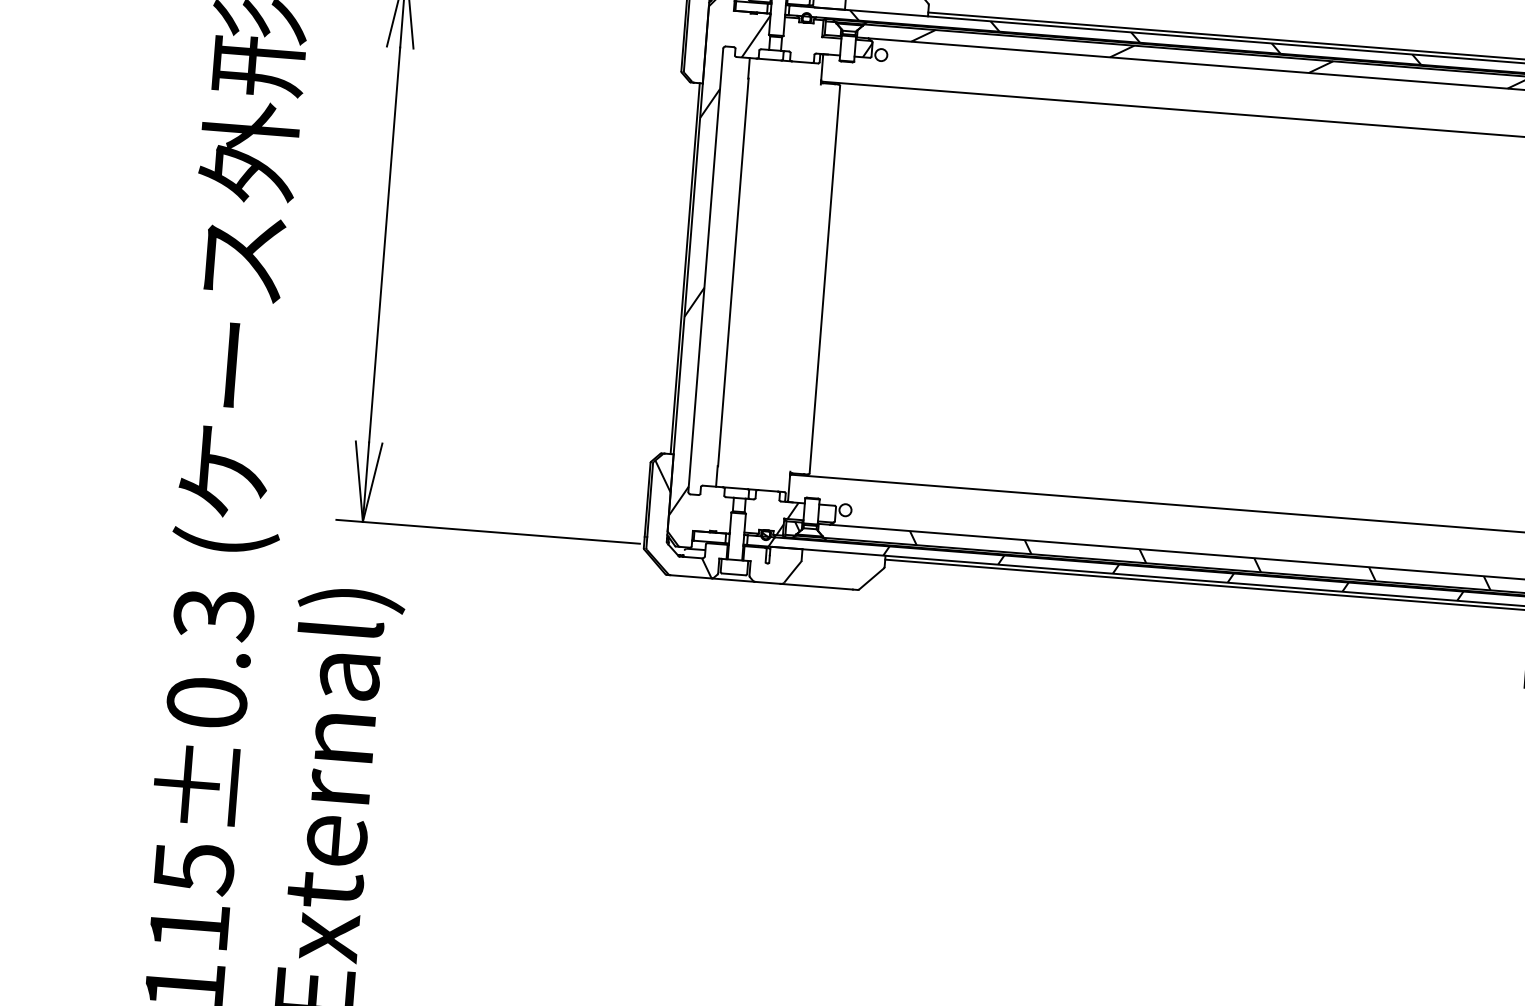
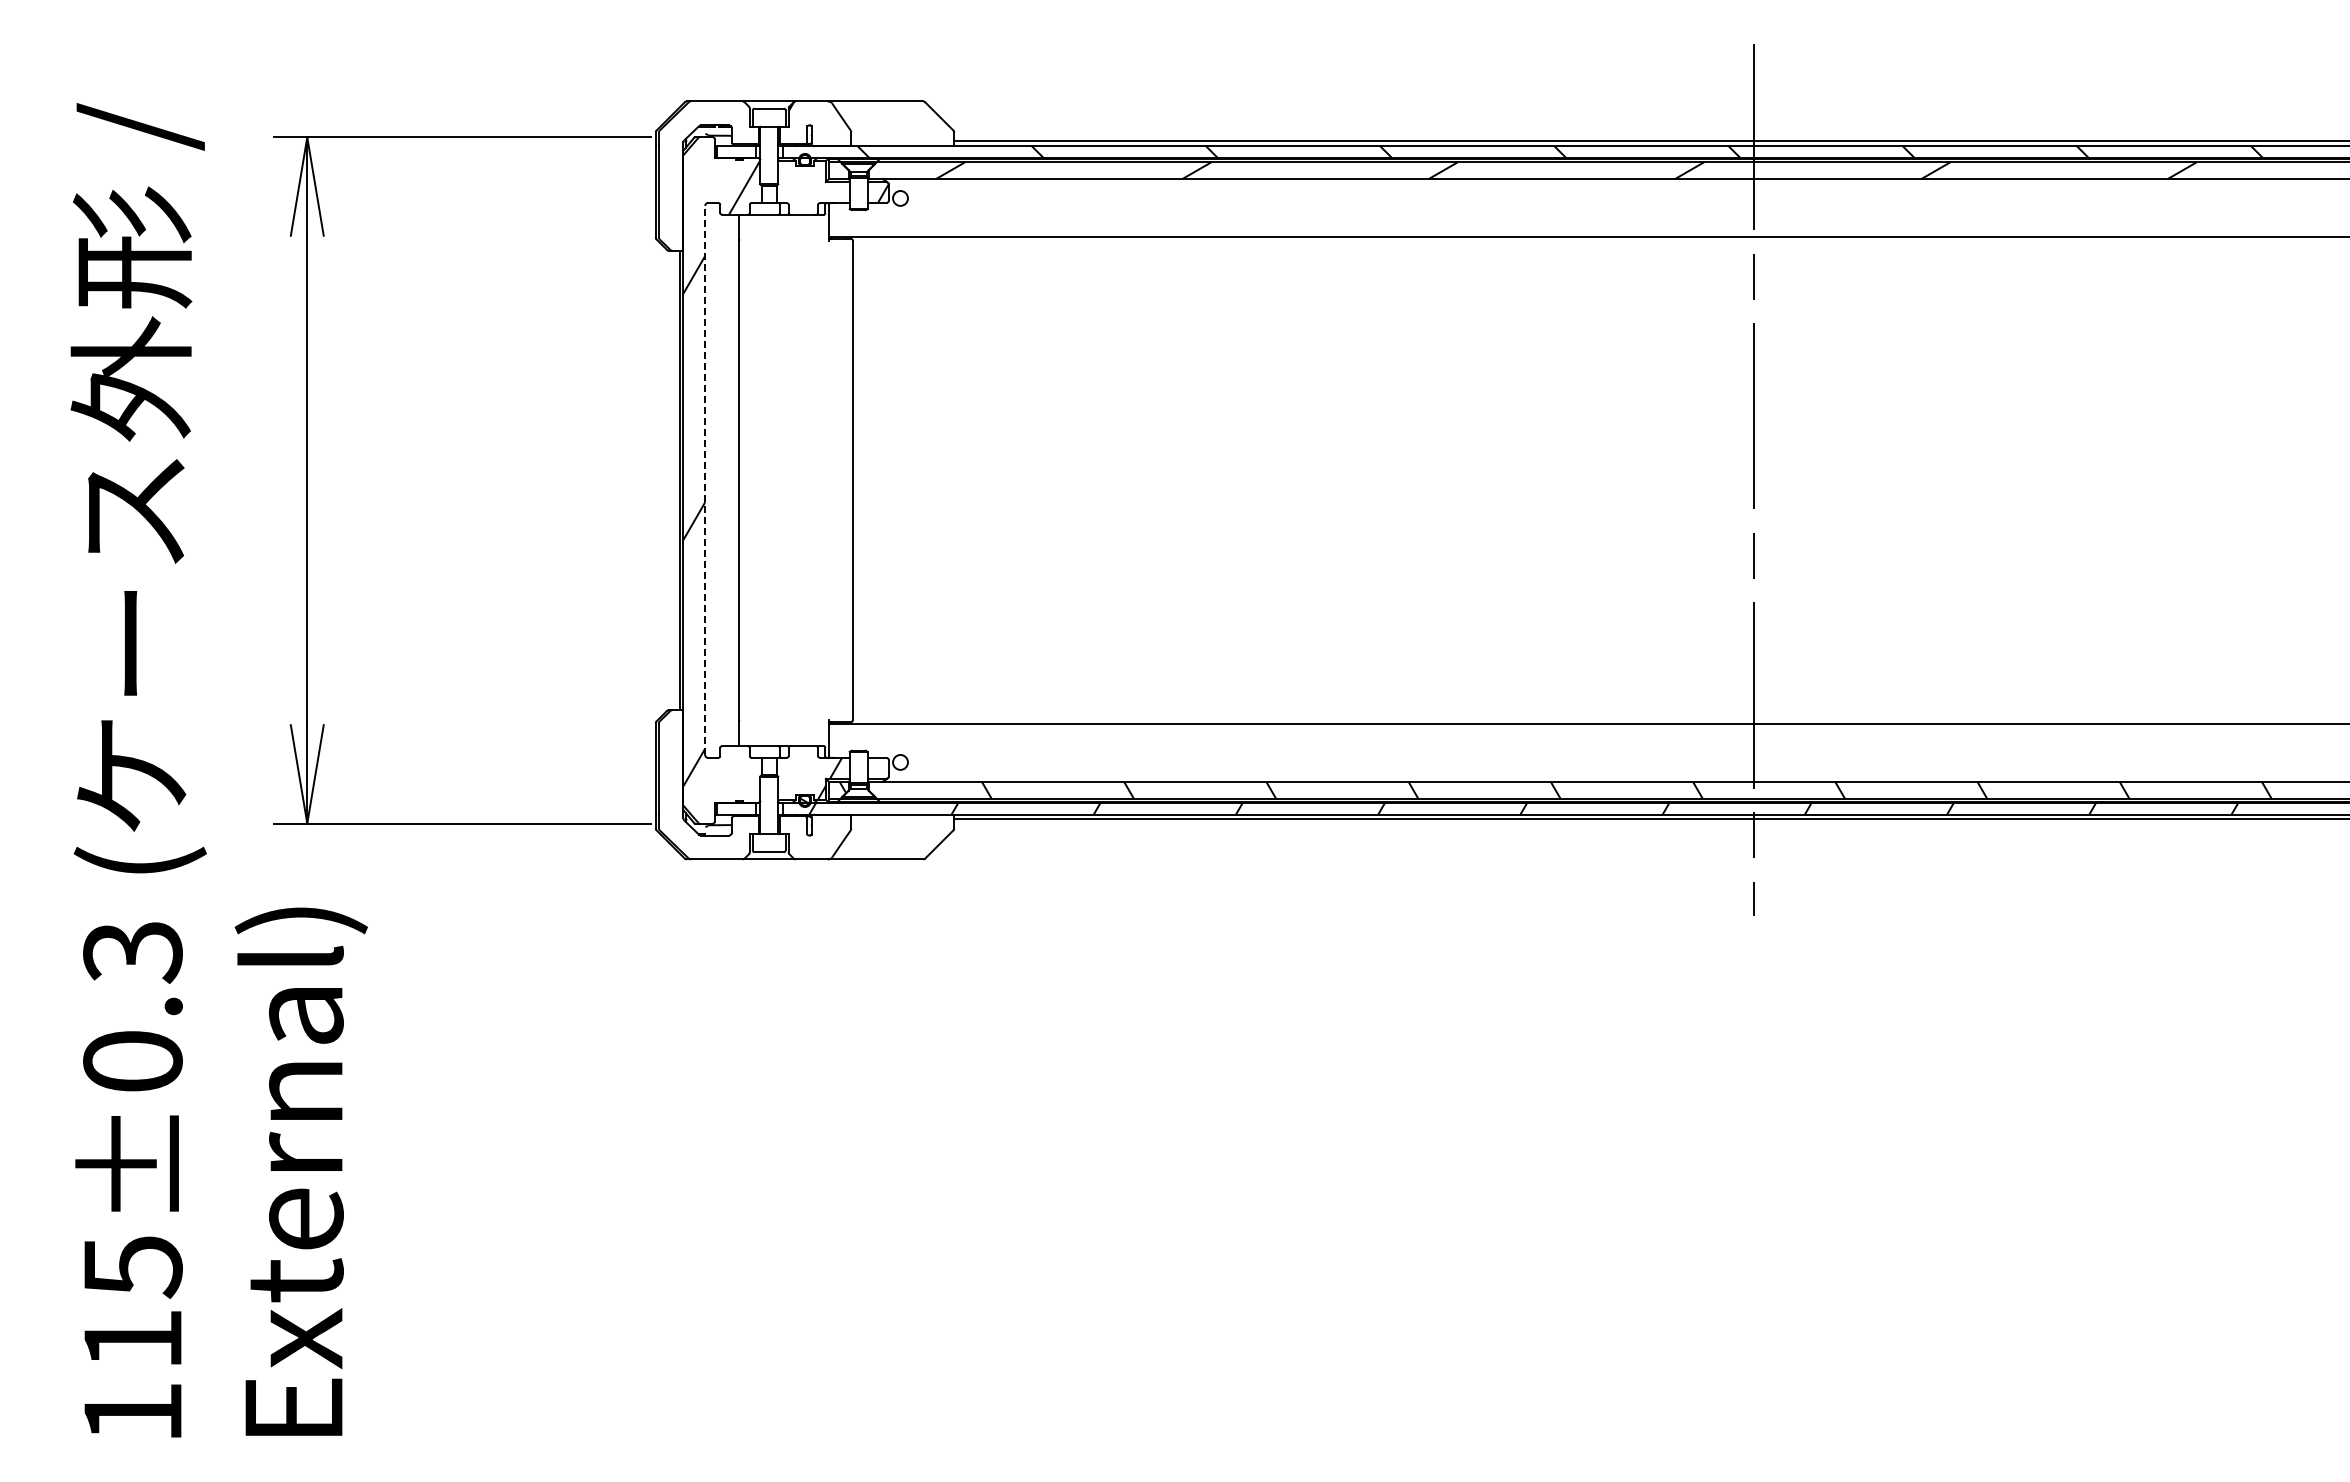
line: (706, 270) -> (705, 480), solid -> dashed
hatch: (683, 519) -> (701, 789), removed

